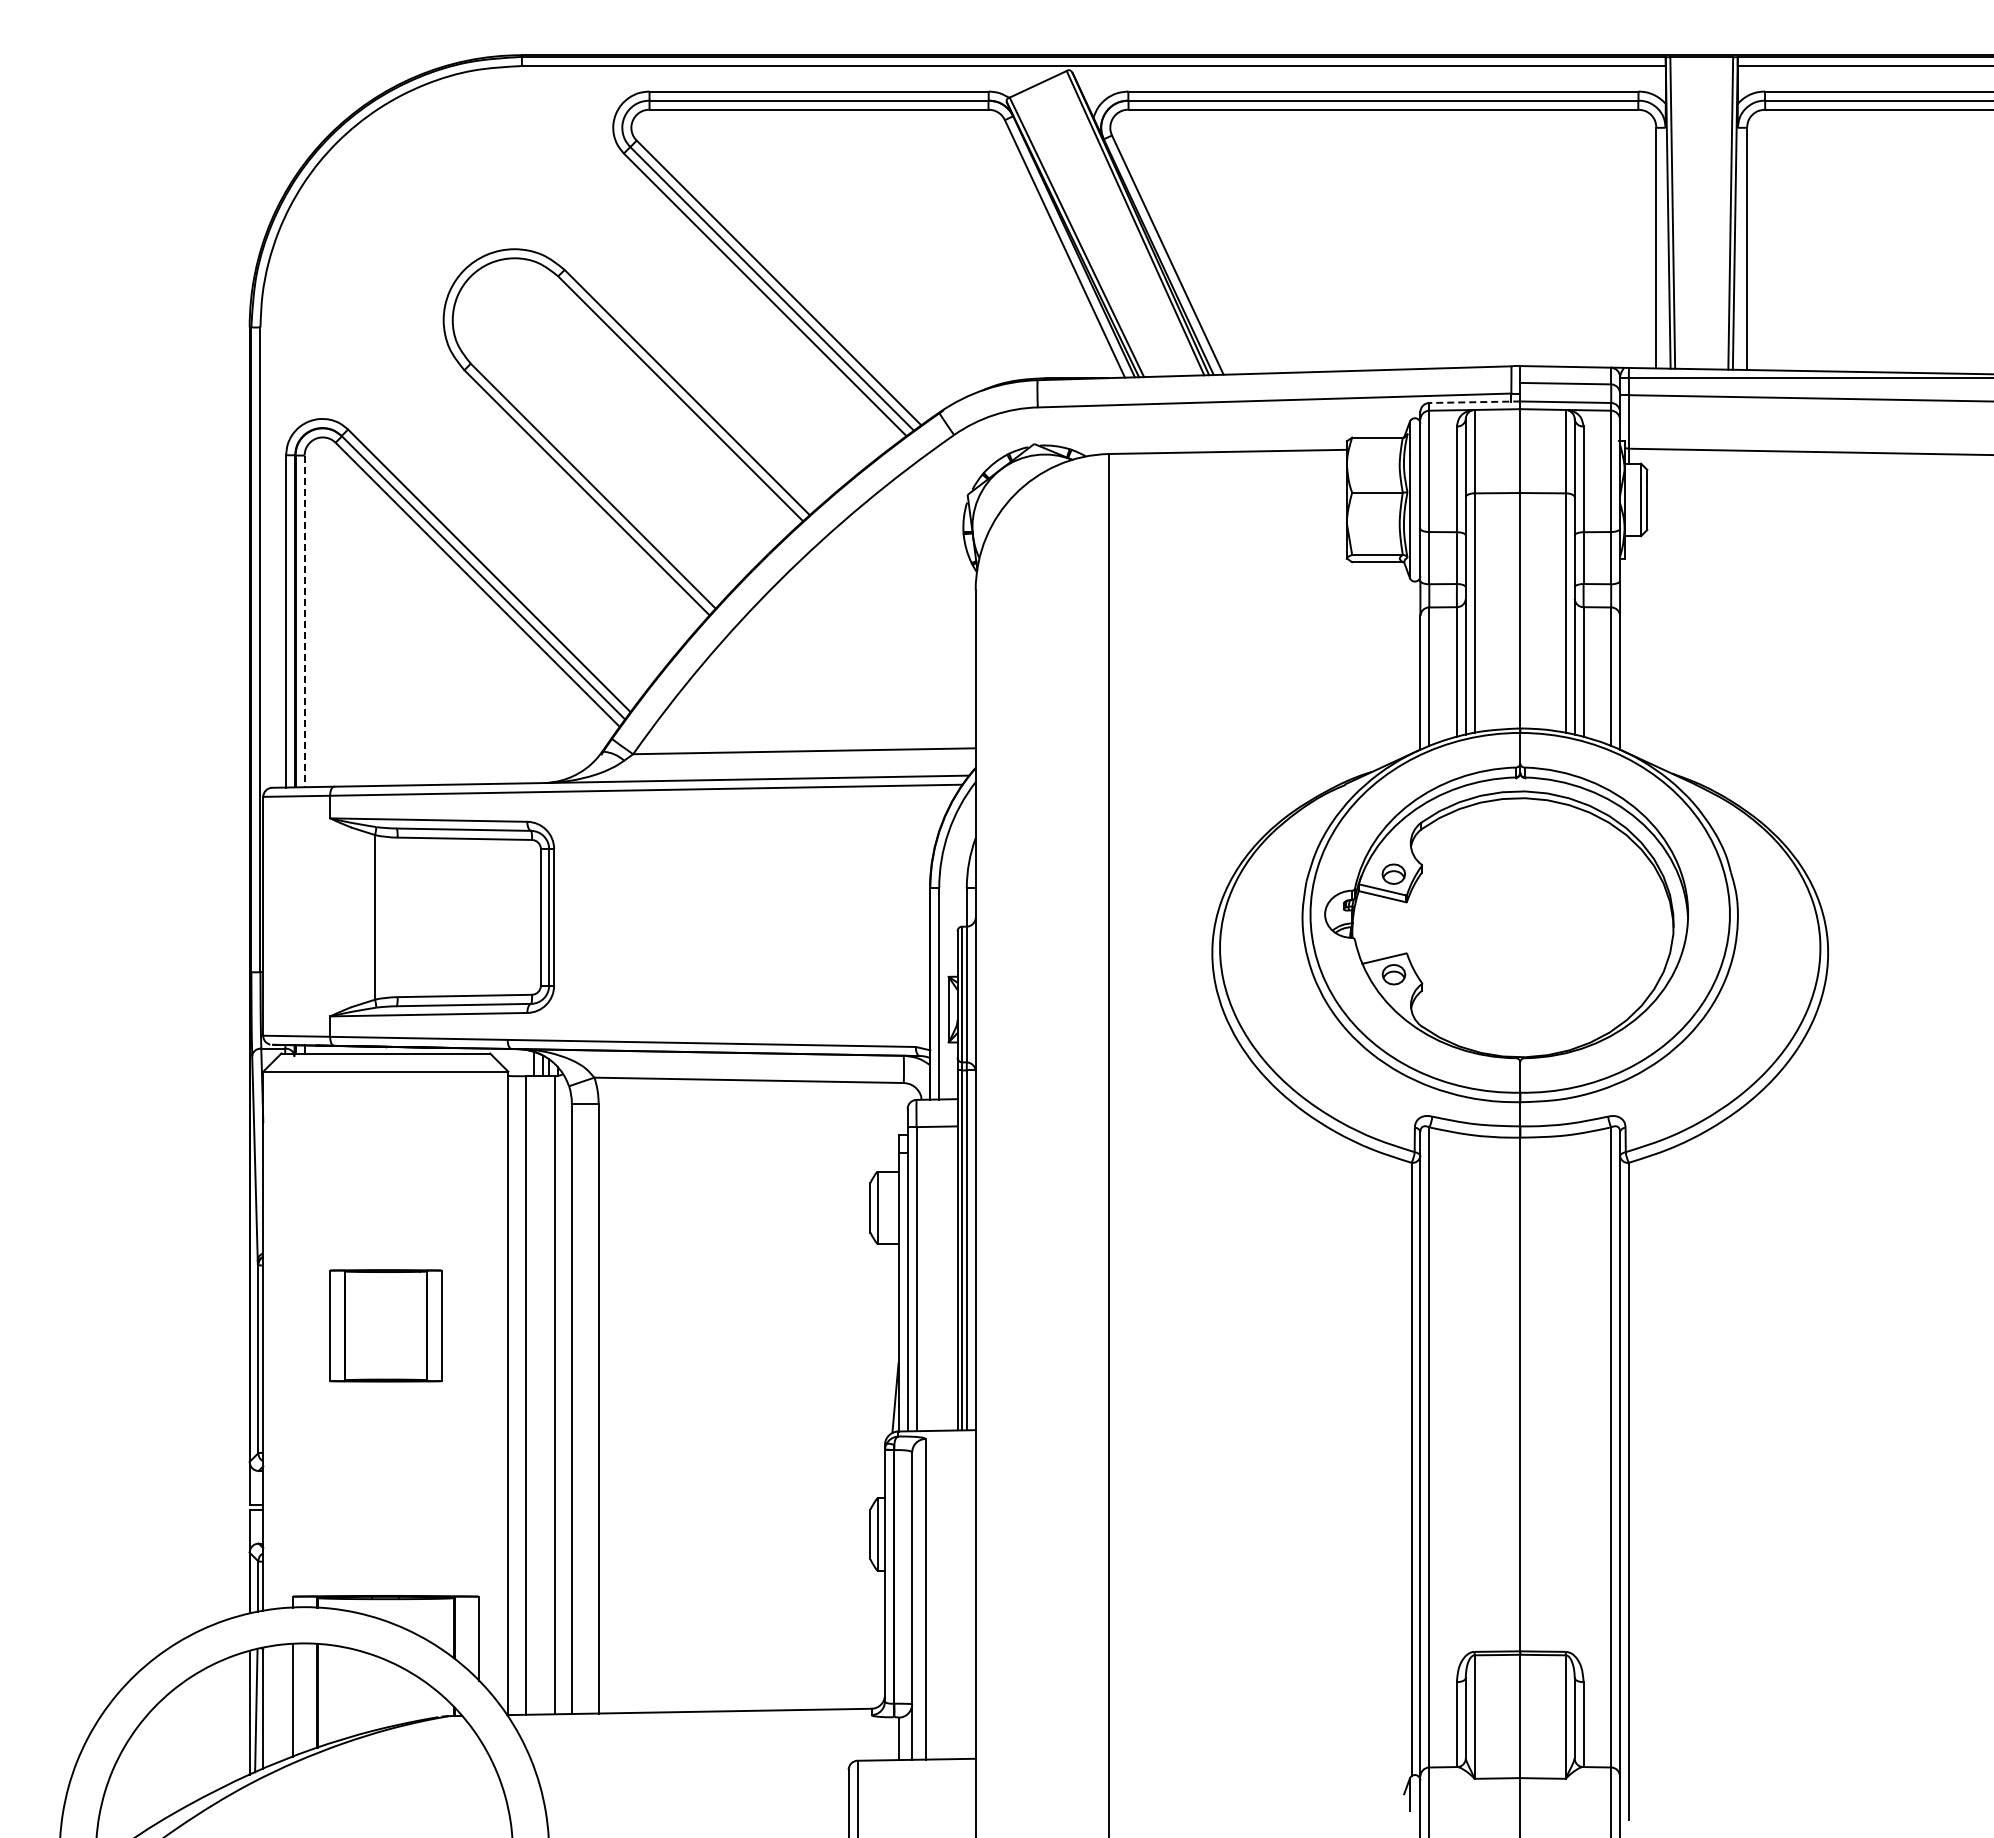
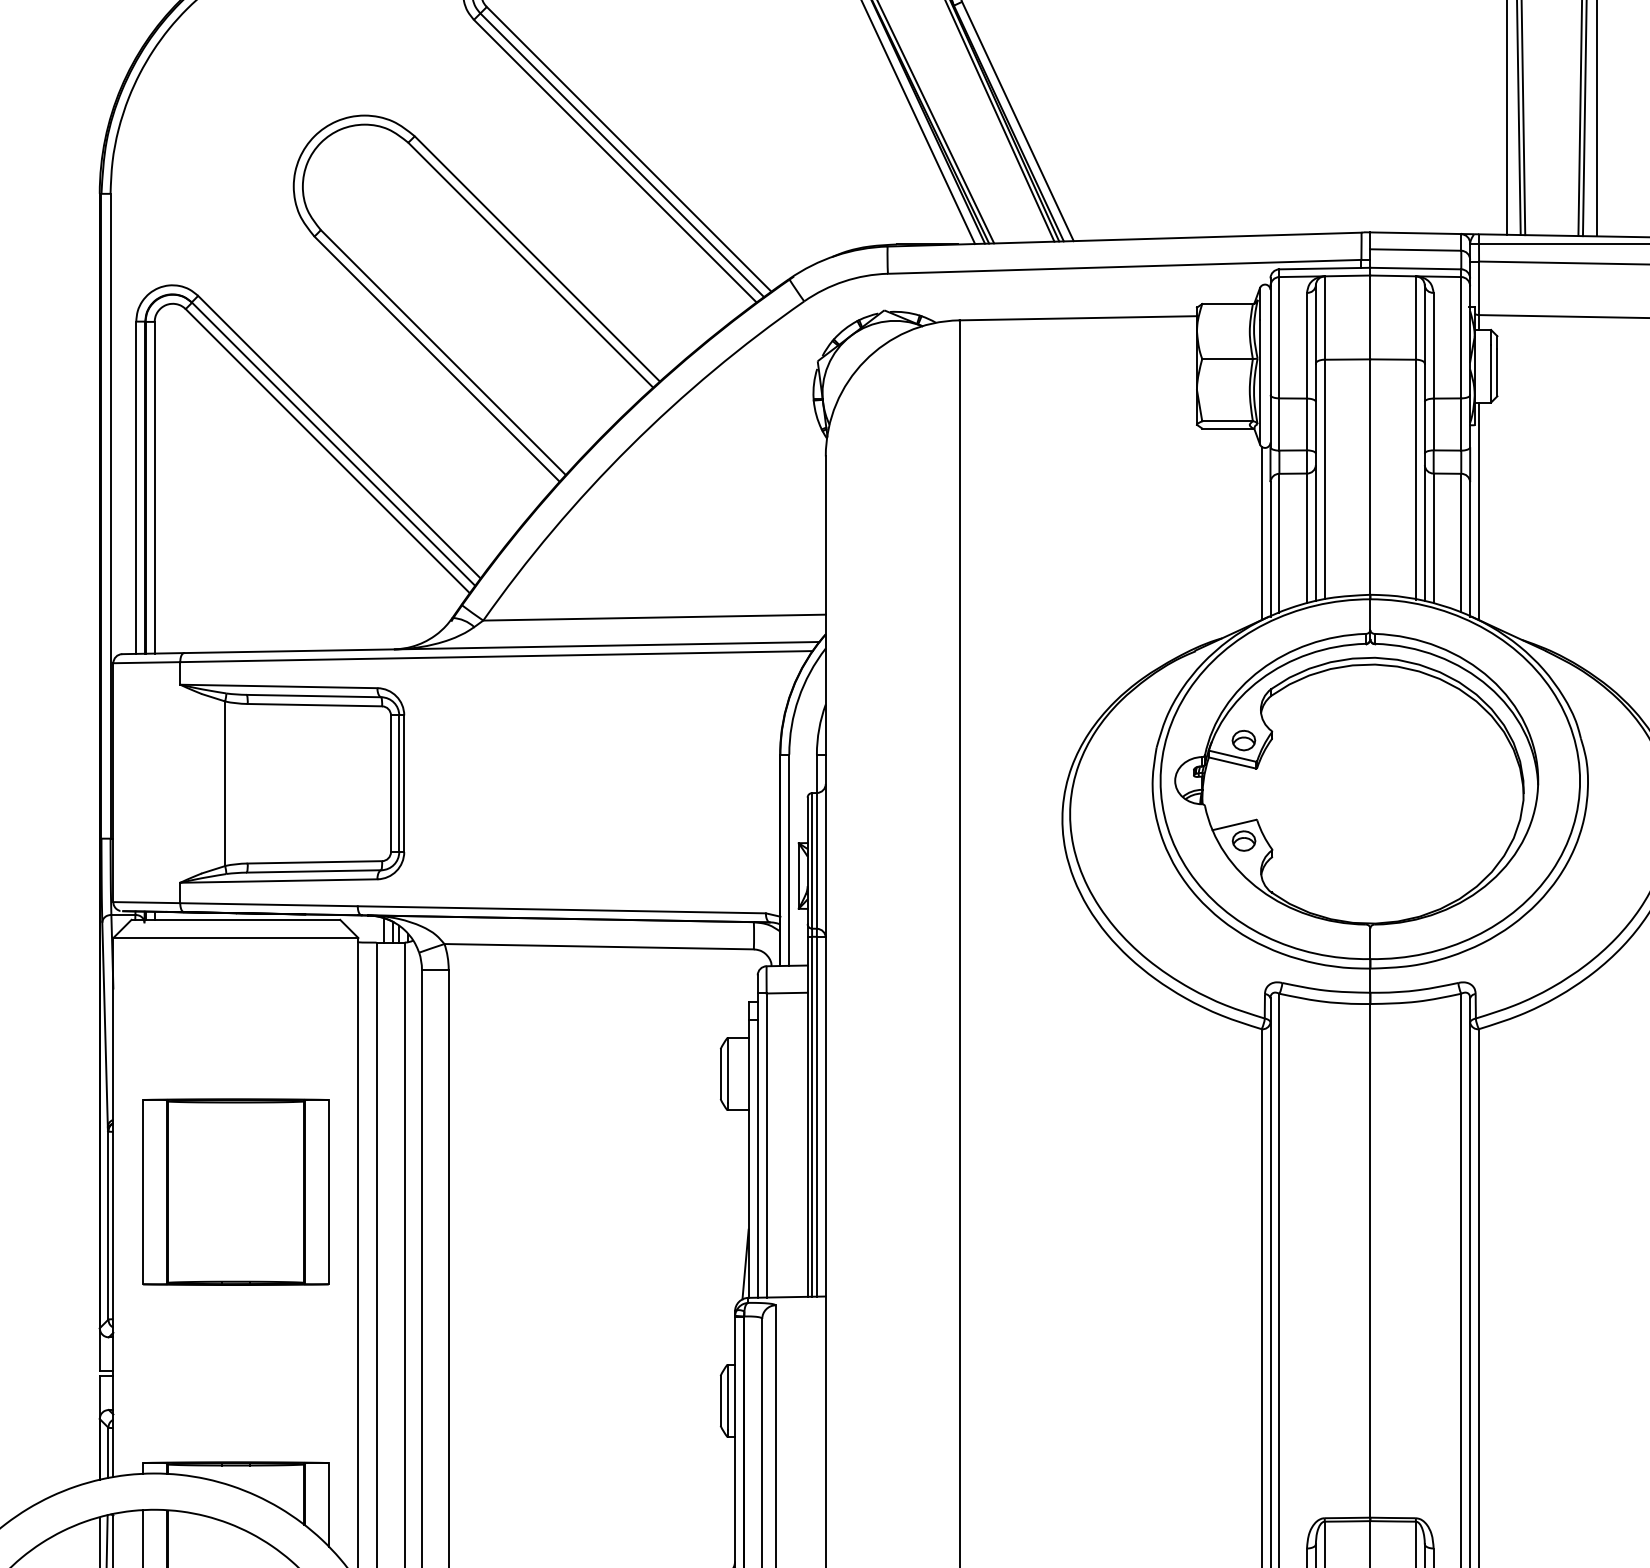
line: (1474, 402) -> (1324, 268), dashed -> solid
line: (304, 621) -> (154, 487), dashed -> solid
line: (1628, 644) -> (1478, 510), added
line: (1411, 666) -> (1261, 532), added
part: (385, 1325) -> (235, 1191), size x1.67

